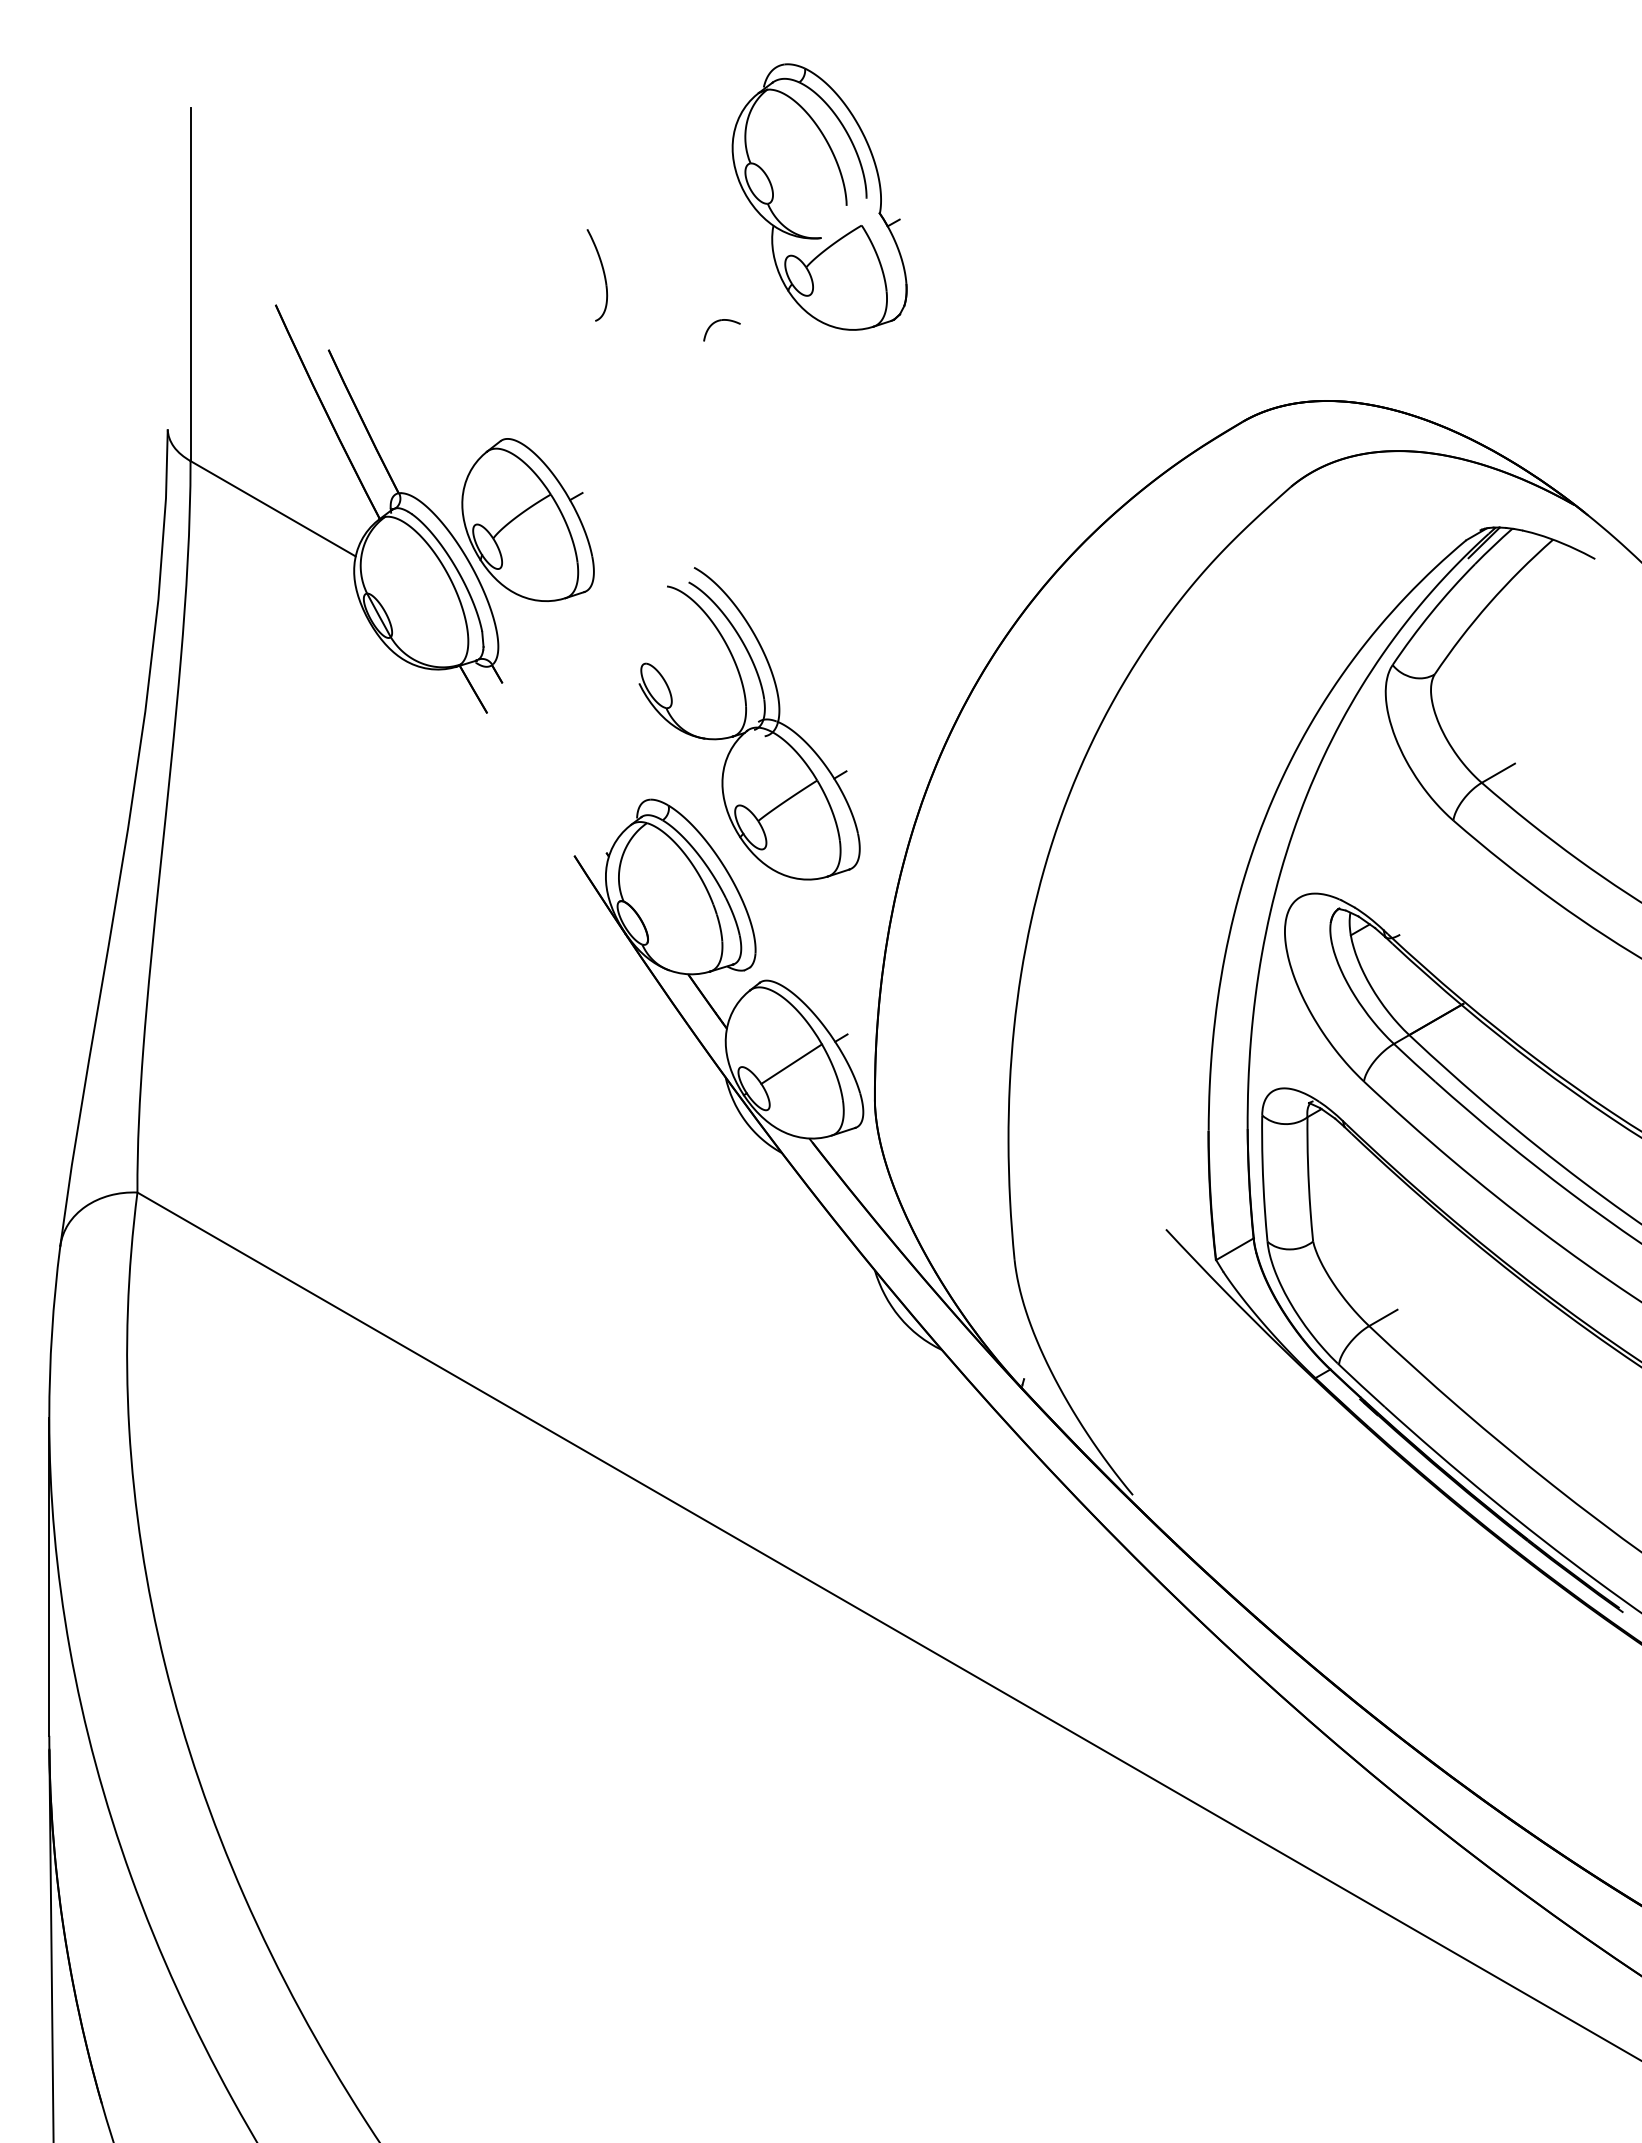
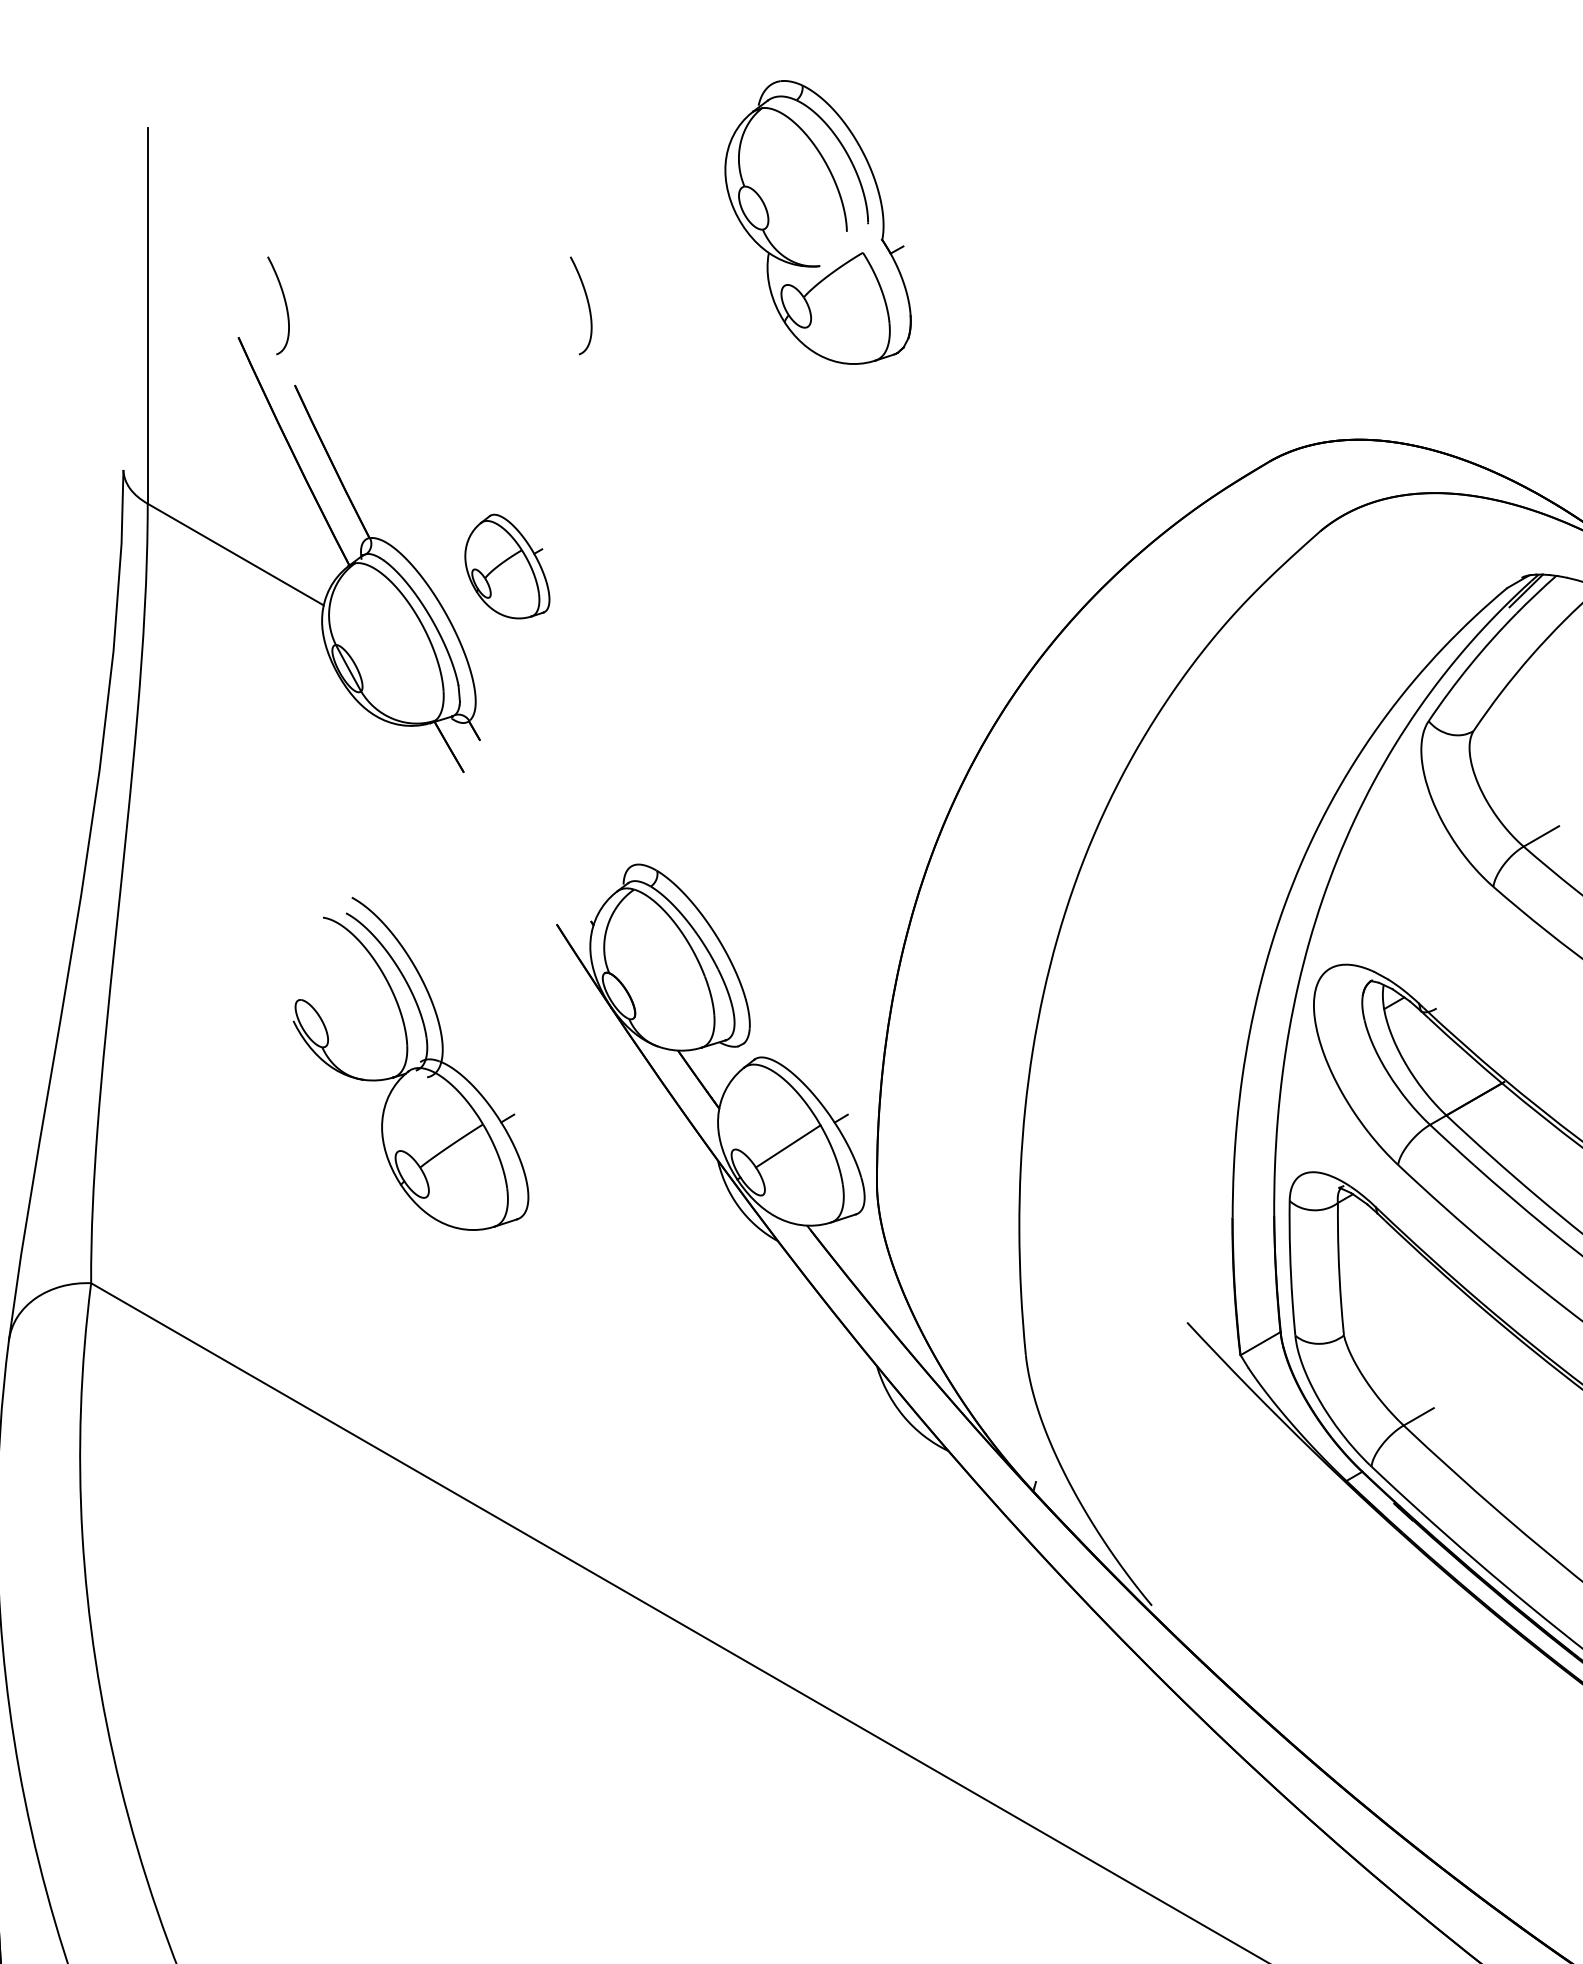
part: (313, 275) -> (278, 306), added
part: (717, 322) -> (709, 356), removed
part: (527, 519) -> (506, 566), size x0.6
part: (749, 723) -> (410, 1063), moved

